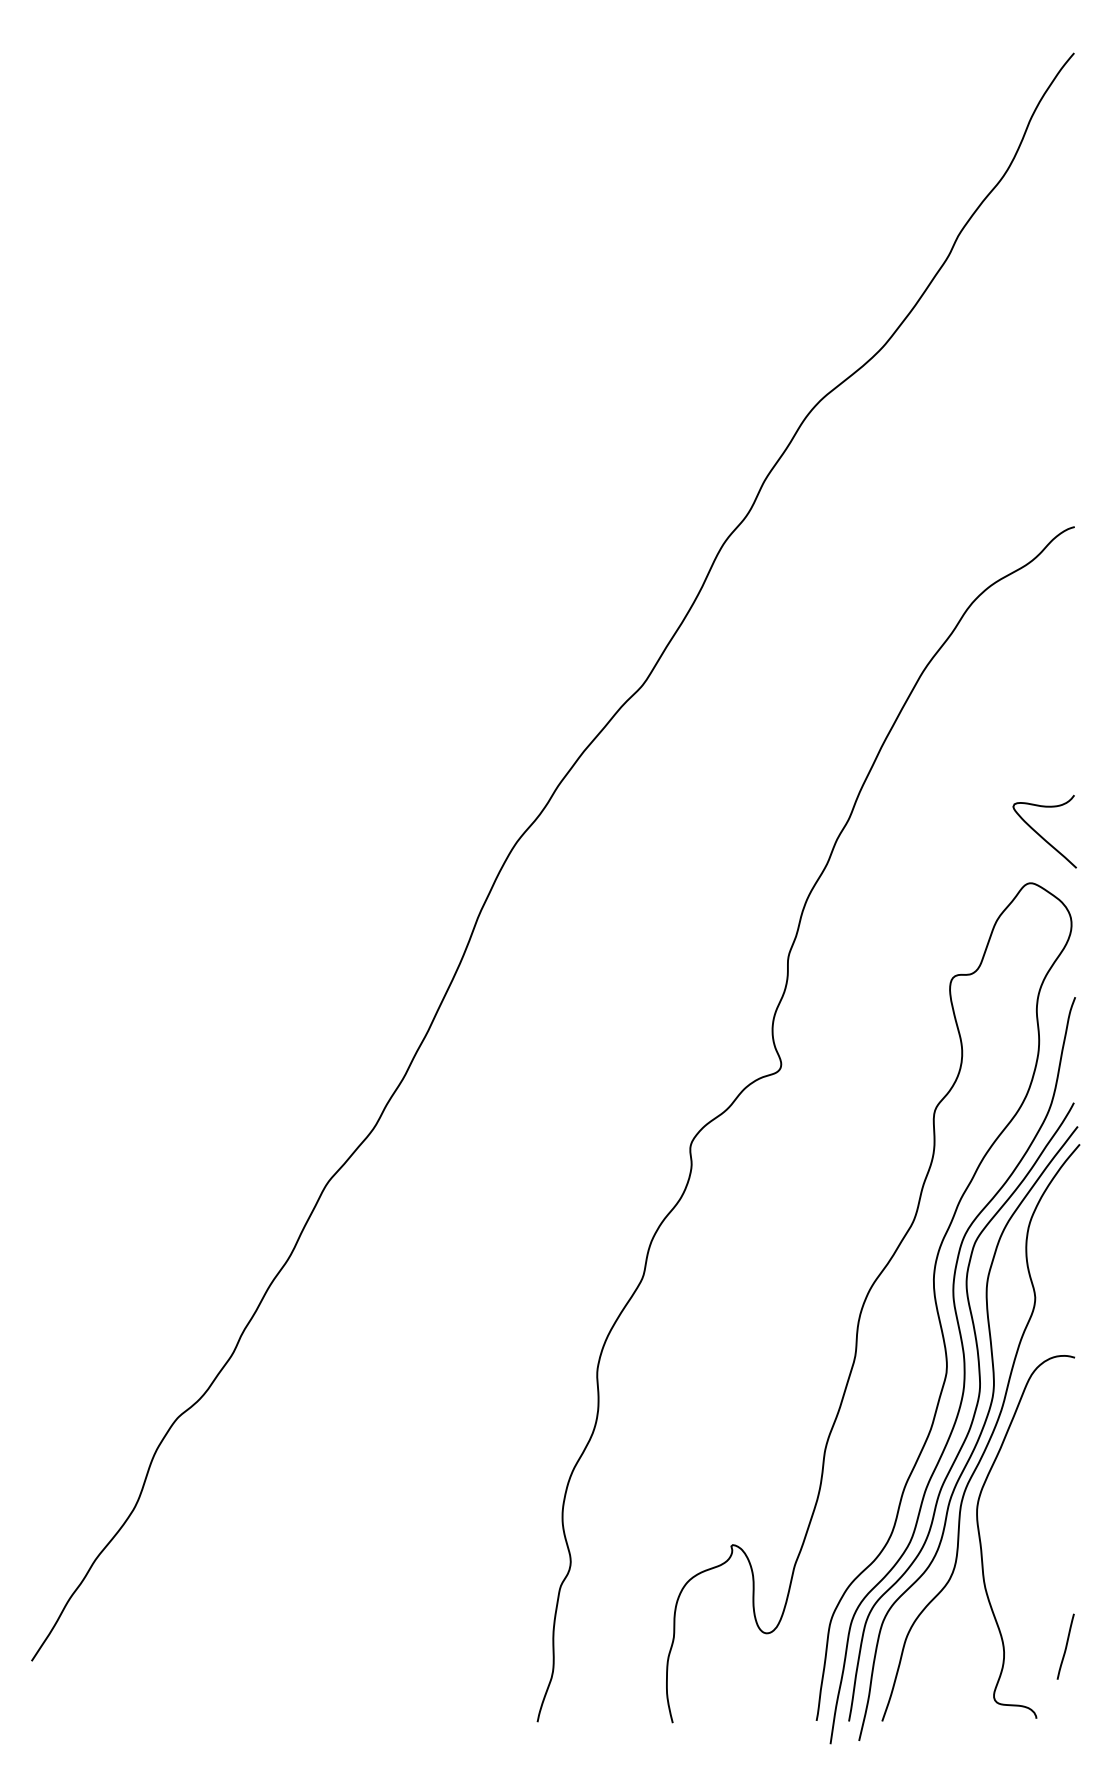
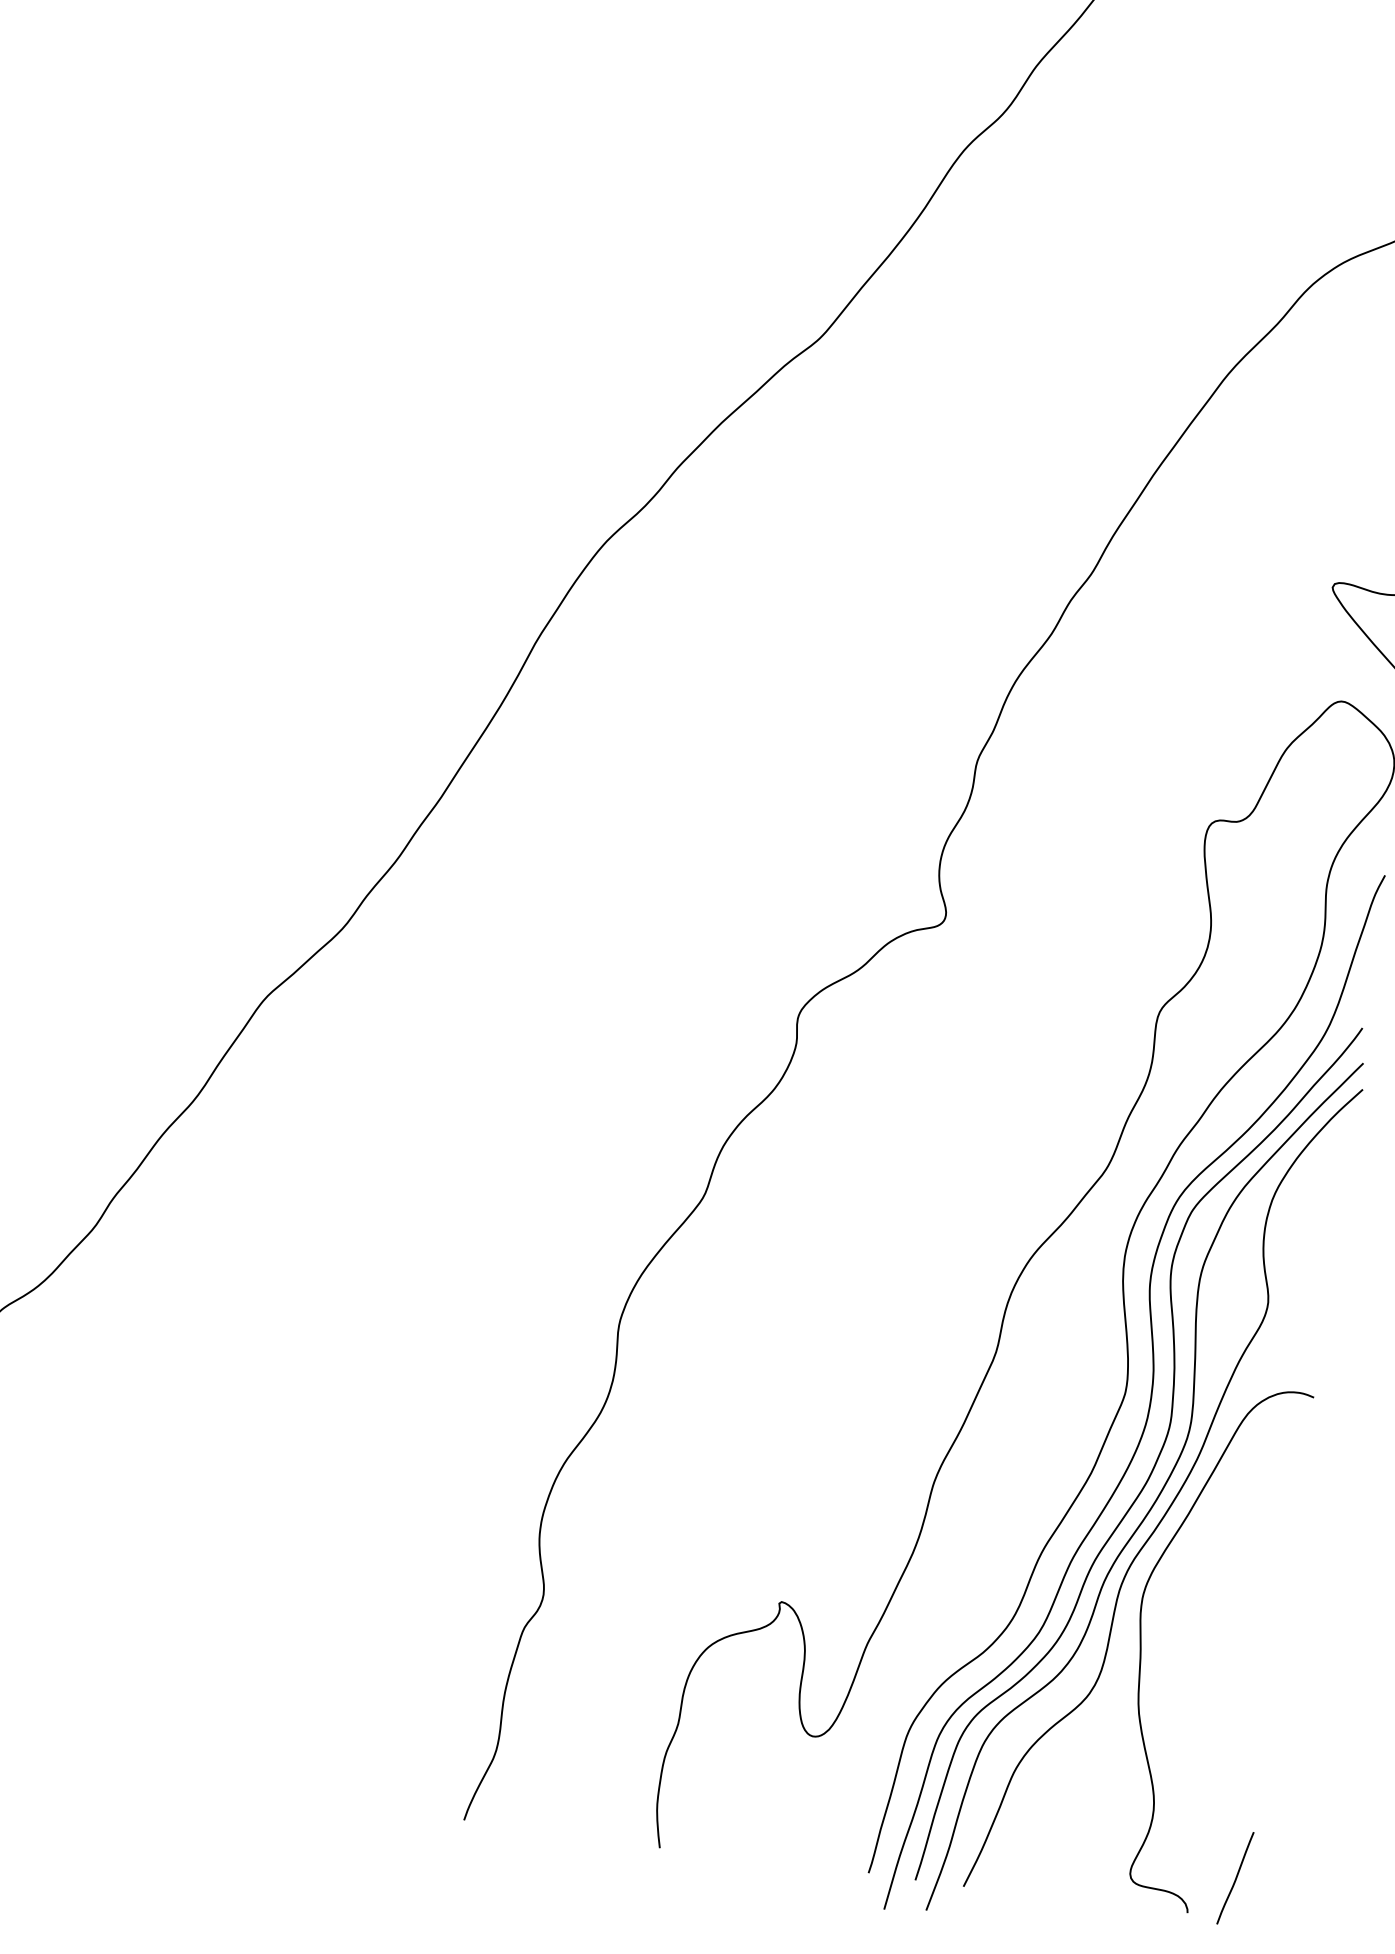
line: (1065, 1646) -> (1235, 1877), moved

